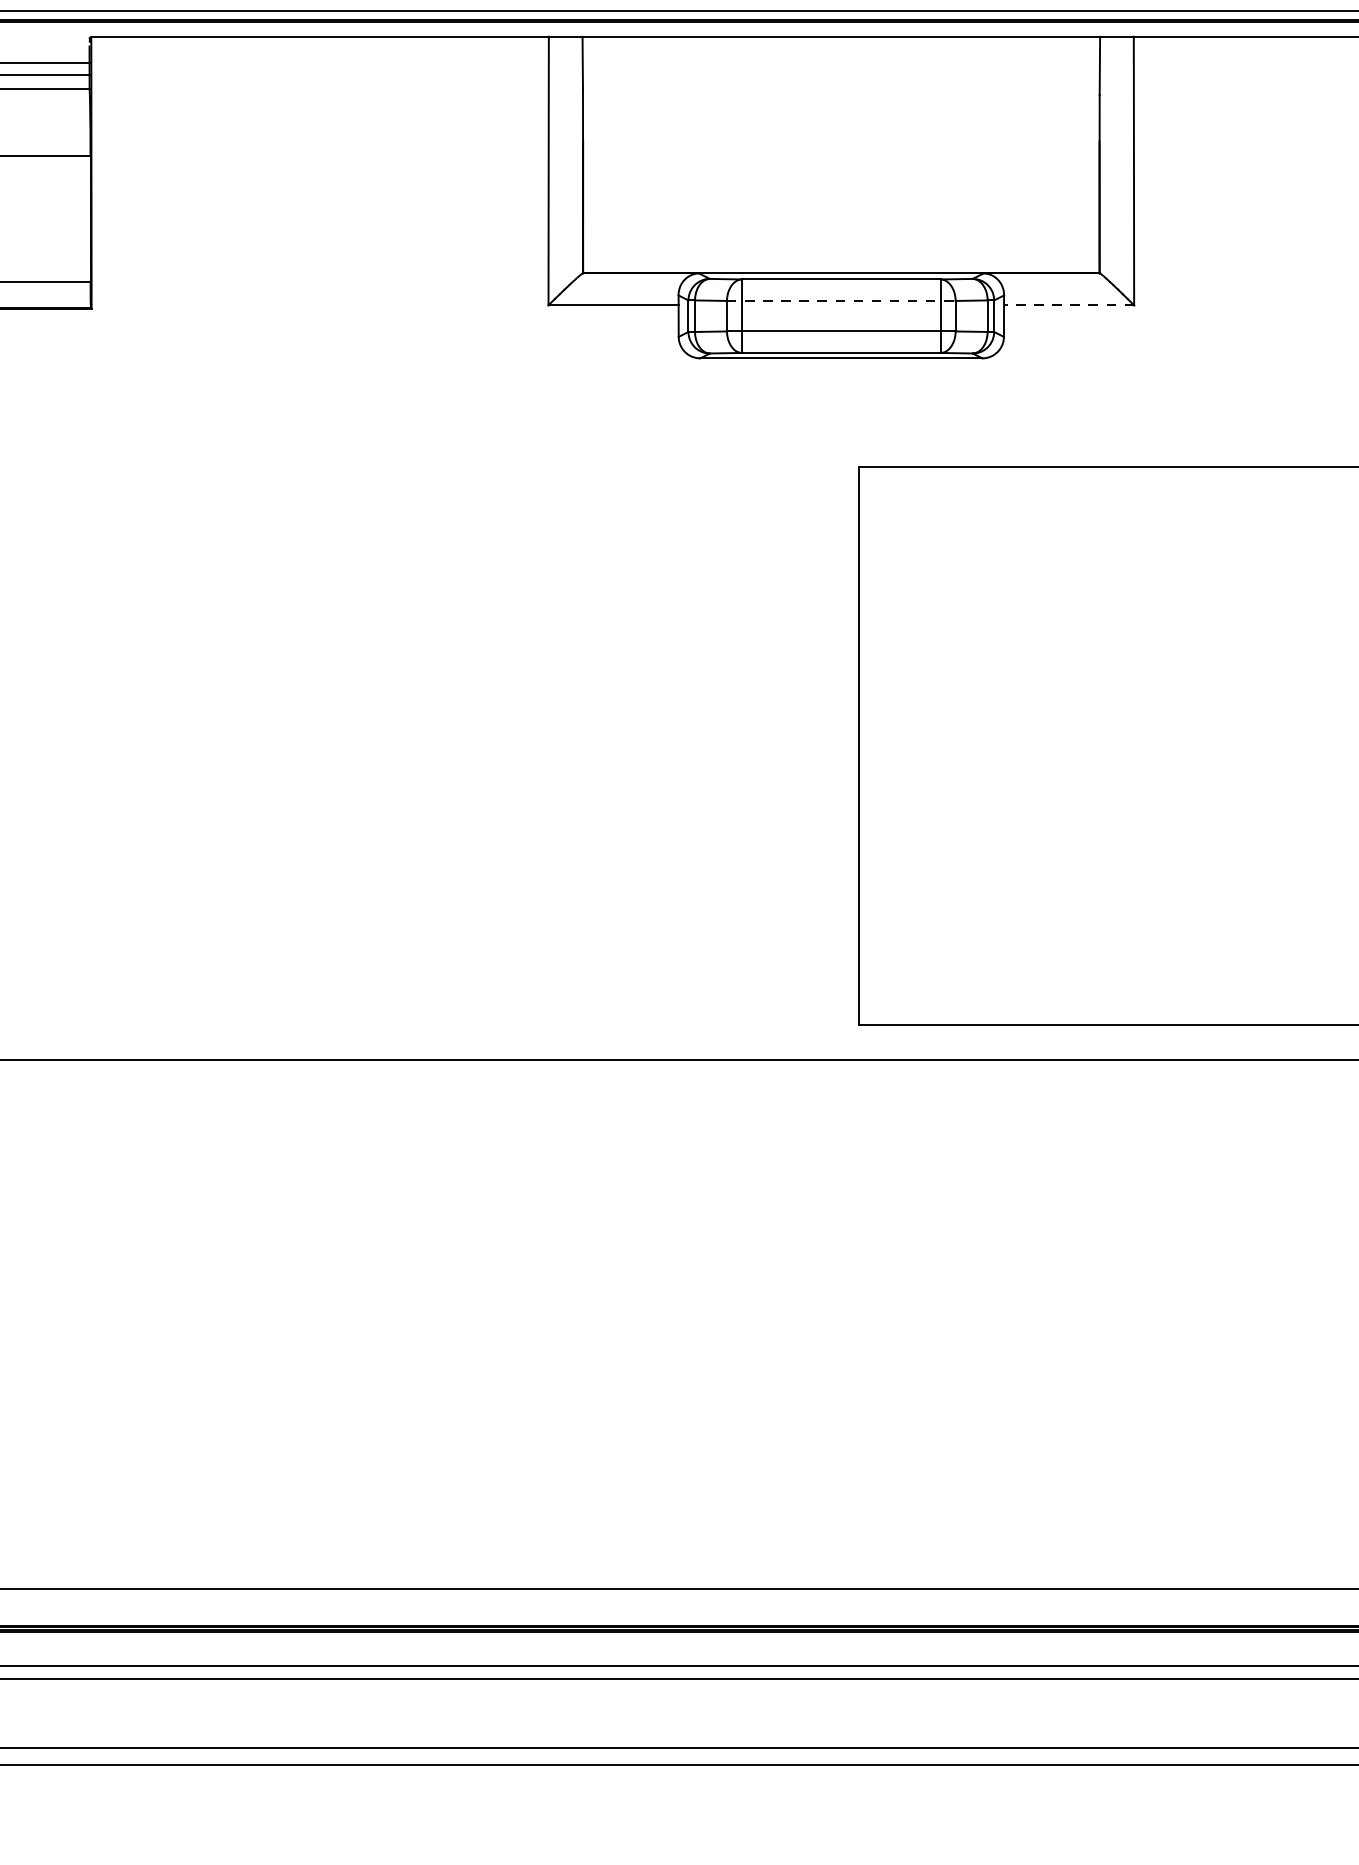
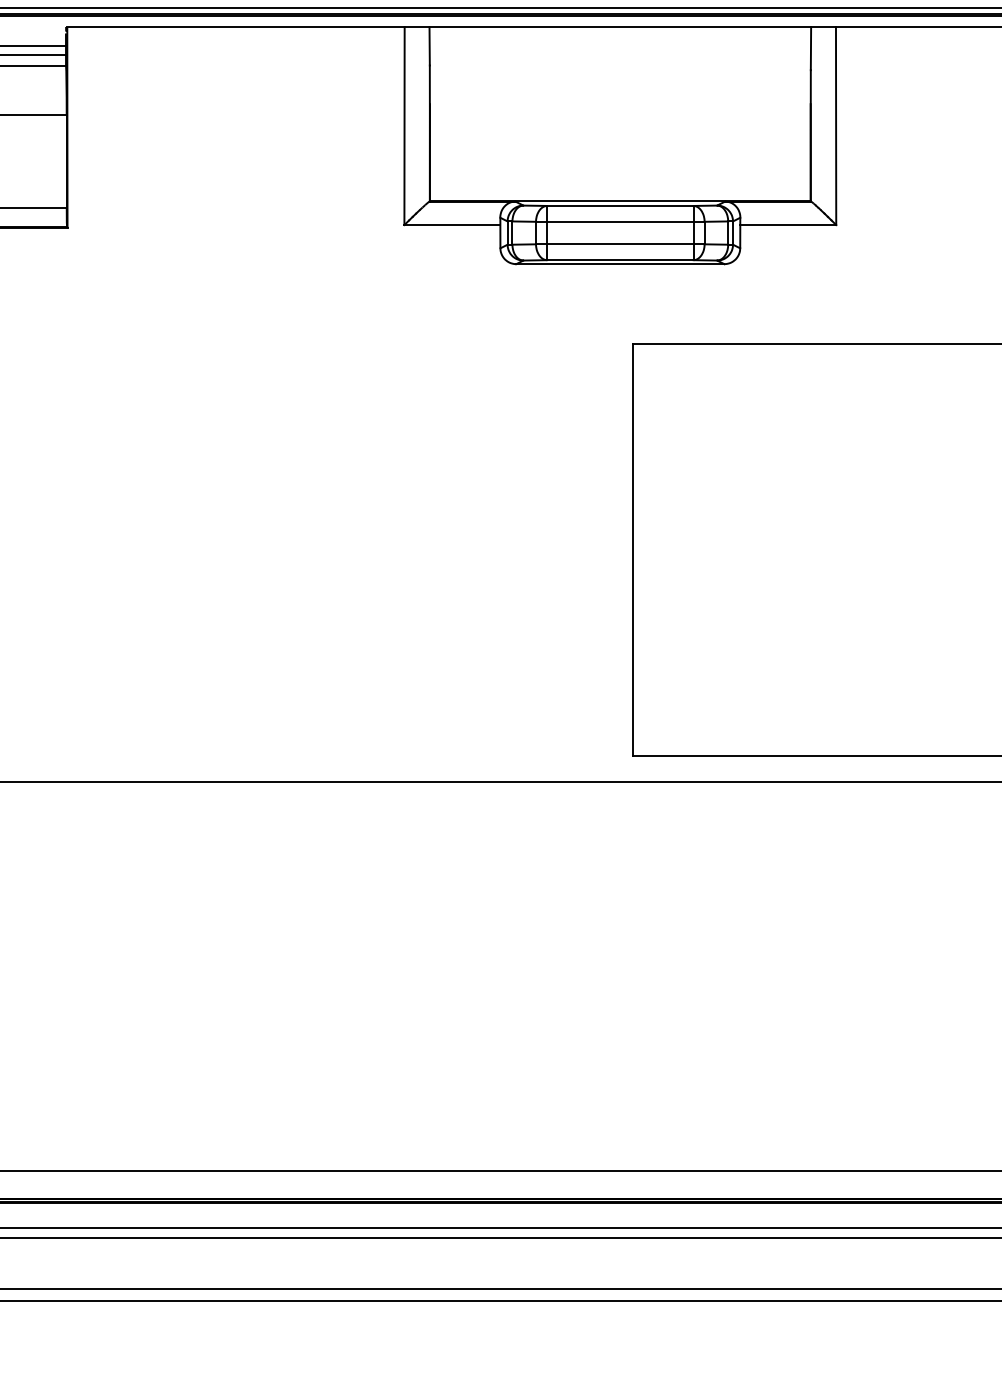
line: (841, 300) -> (620, 221), dashed -> solid
line: (1069, 305) -> (788, 225), dashed -> solid

